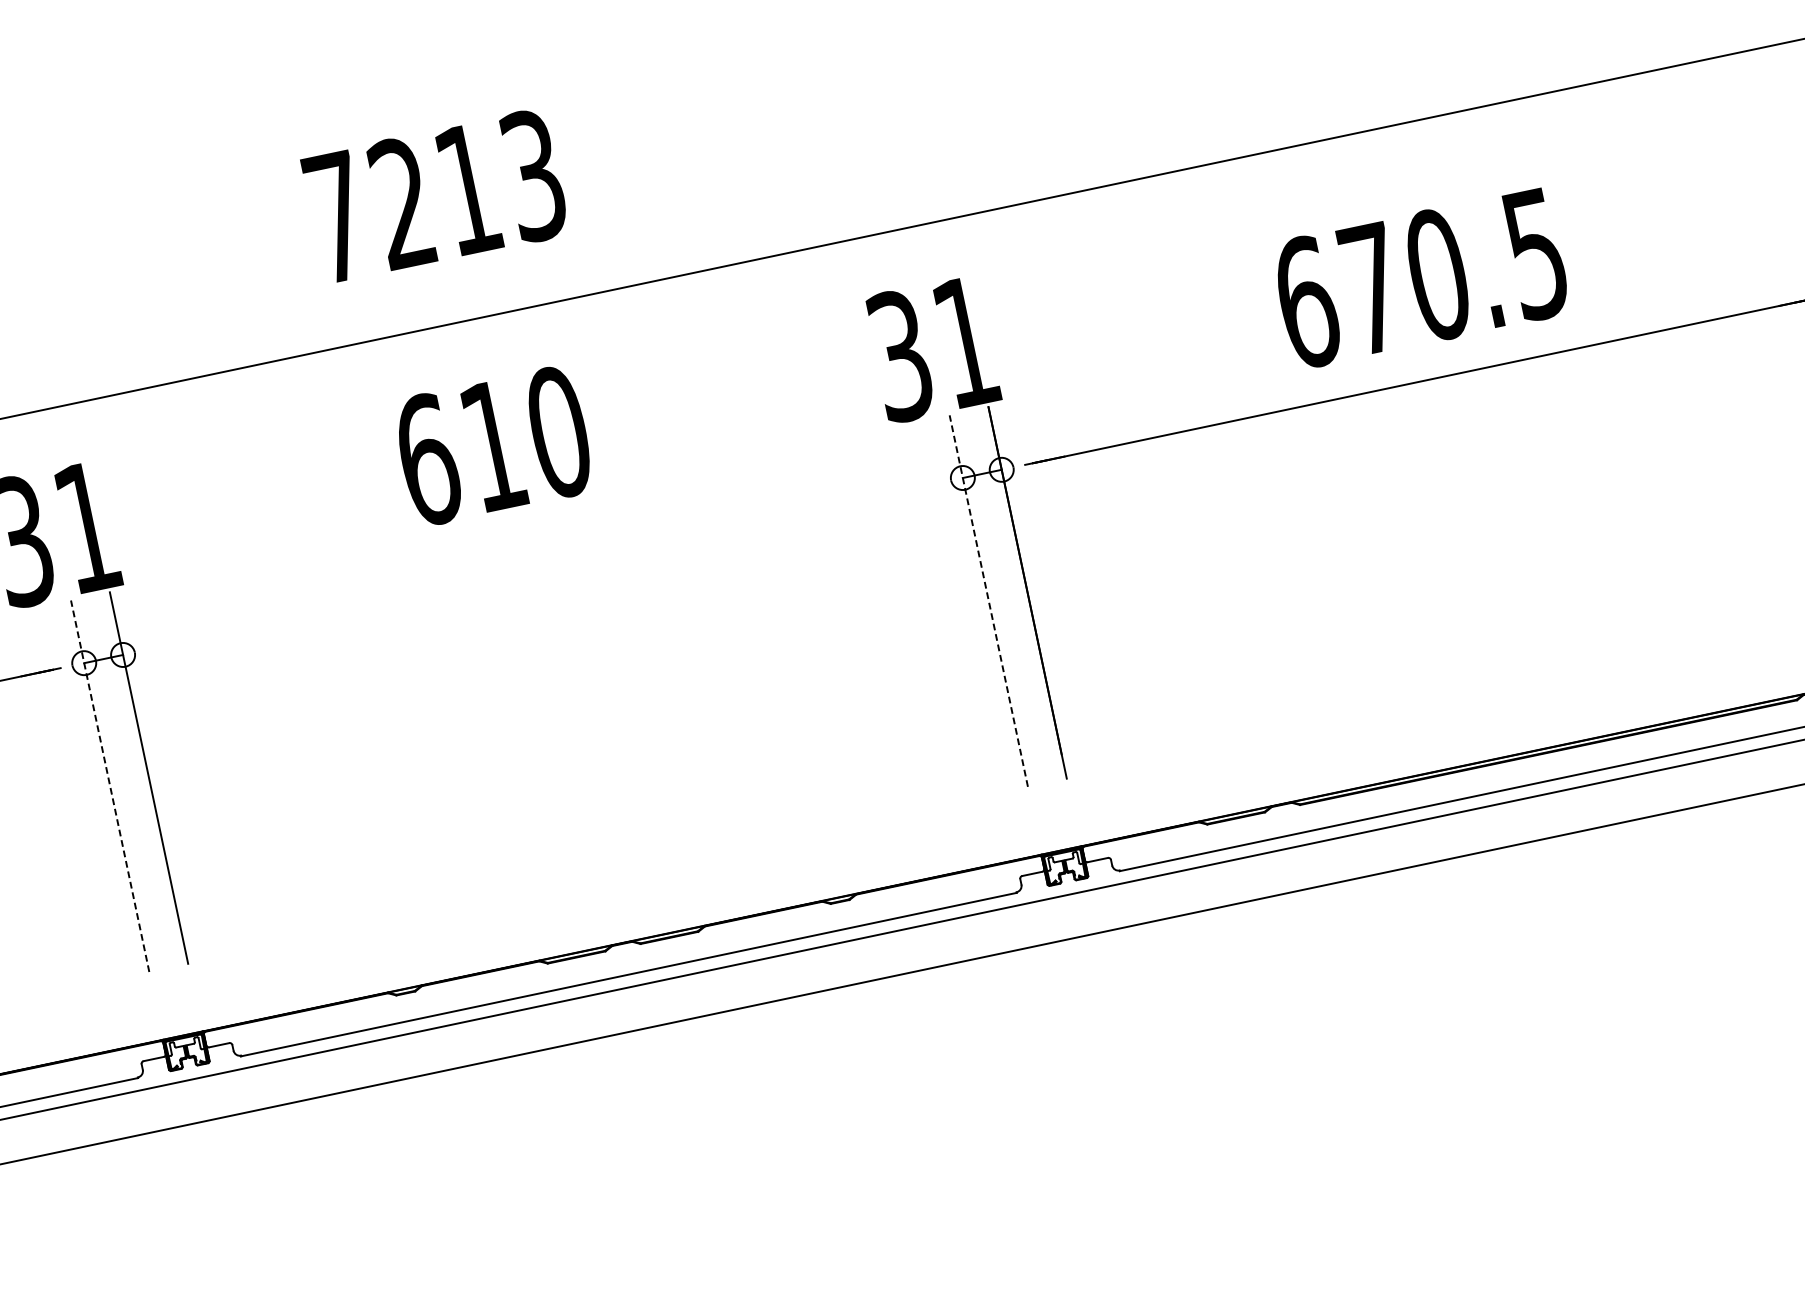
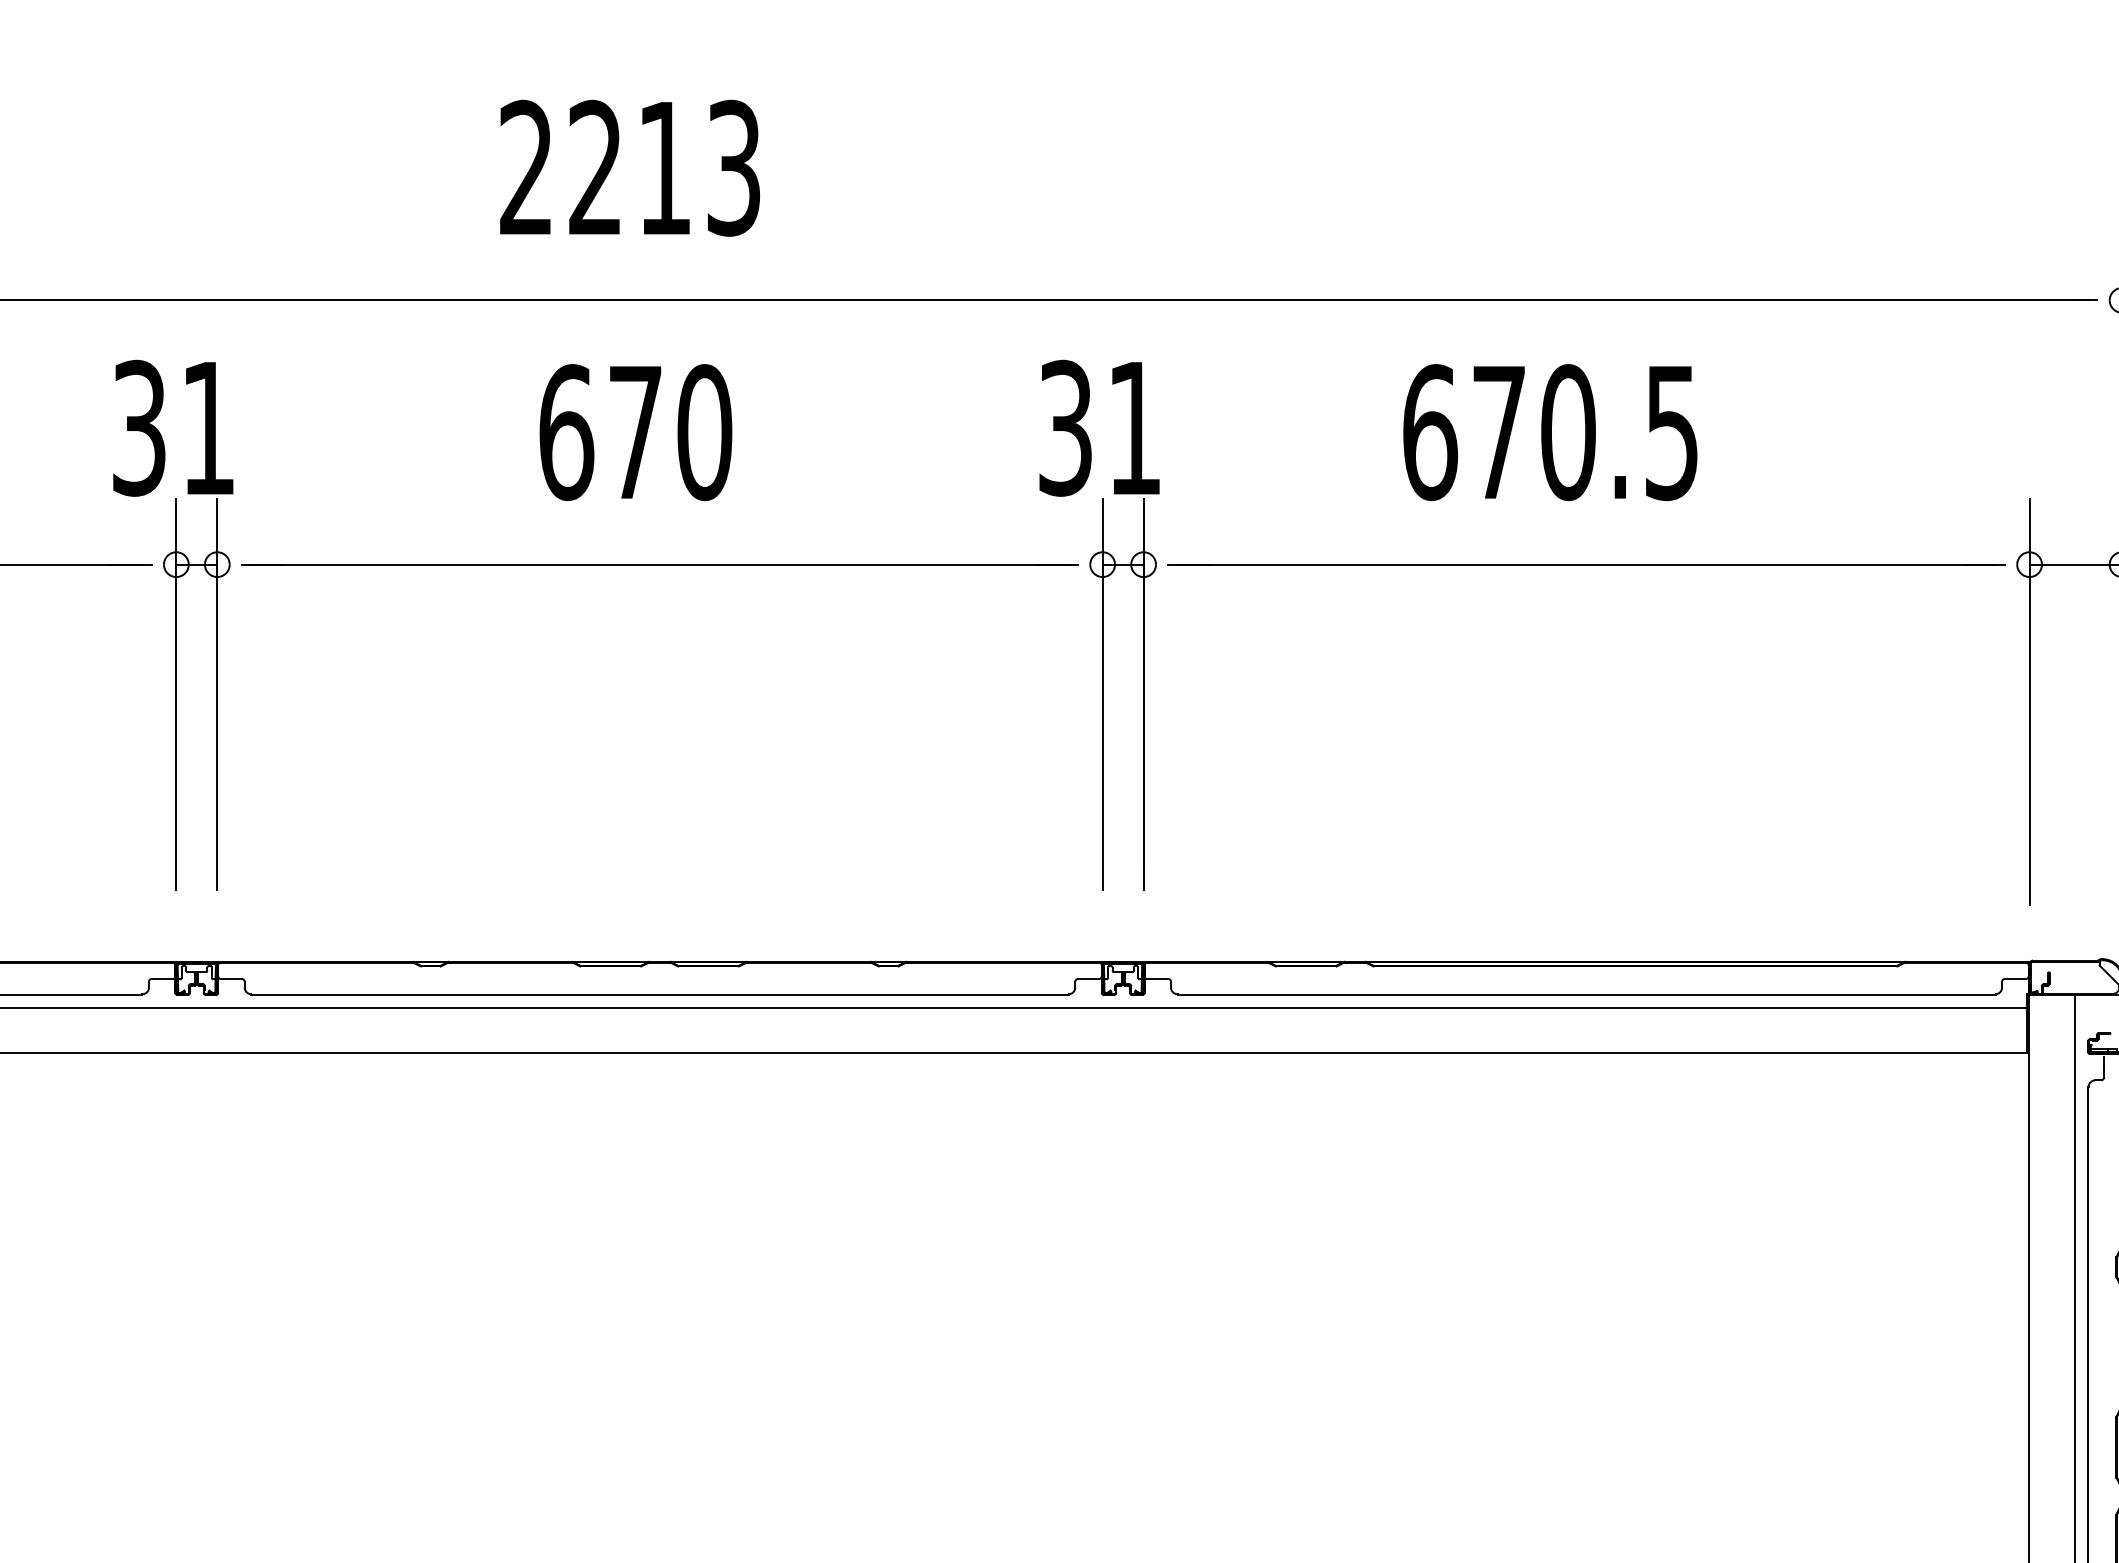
text: (335, 215) -> (525, 166), 7213 -> 2213
text: (1420, 278) -> (1550, 432), moved
text: (493, 446) -> (635, 432), 610 -> 670
line: (542, 566) -> (659, 564), added
line: (988, 601) -> (1102, 694), dashed -> solid
line: (110, 786) -> (176, 694), dashed -> solid

